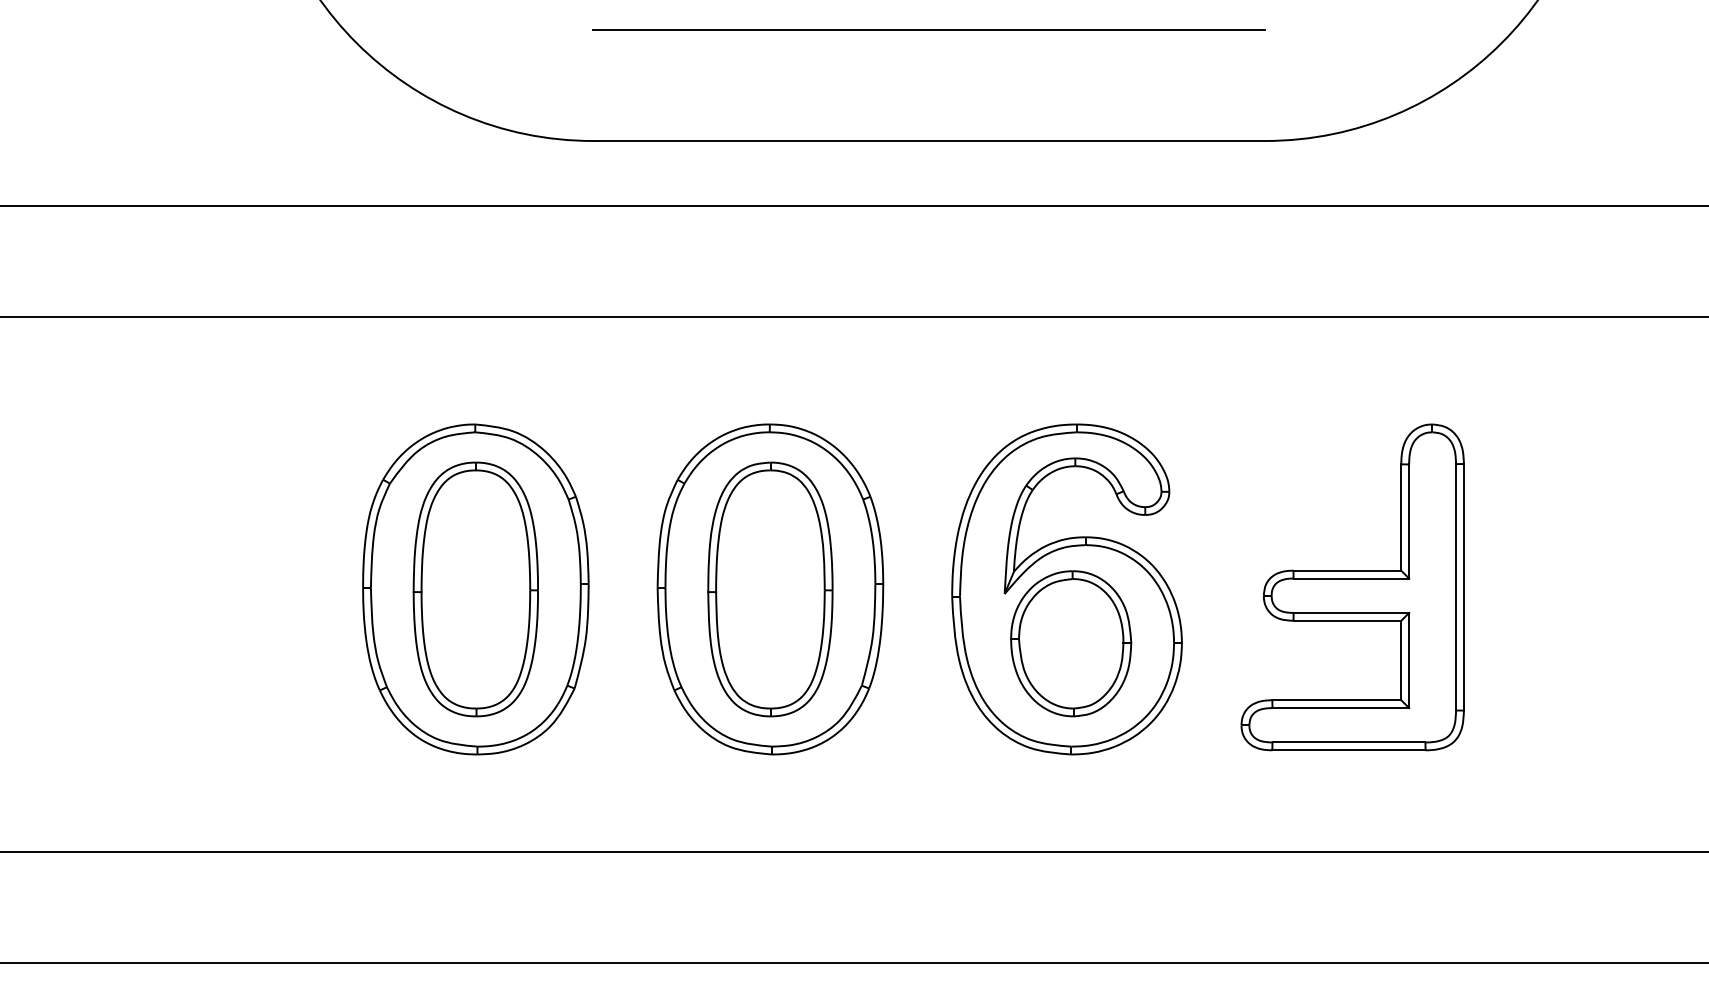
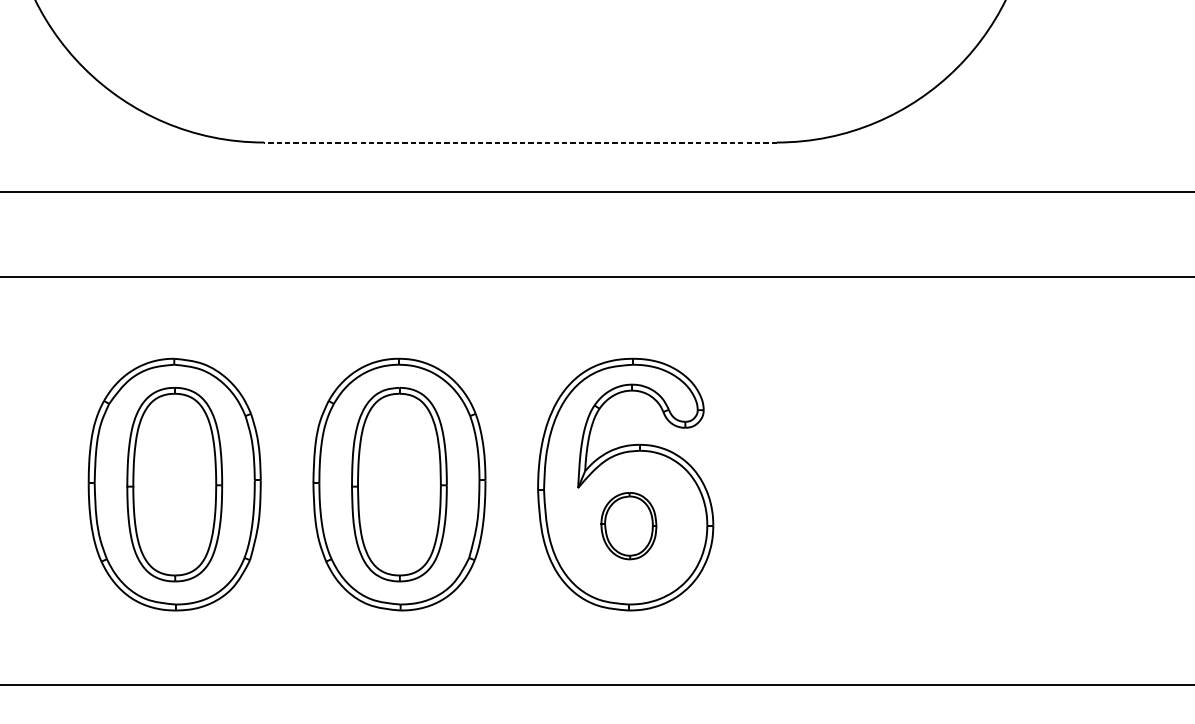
line: (928, 29) -> (520, 57), removed
line: (928, 140) -> (520, 142), solid -> dashed
part: (1352, 587) -> (843, 483), removed
part: (1071, 643) -> (629, 525), size x0.6

